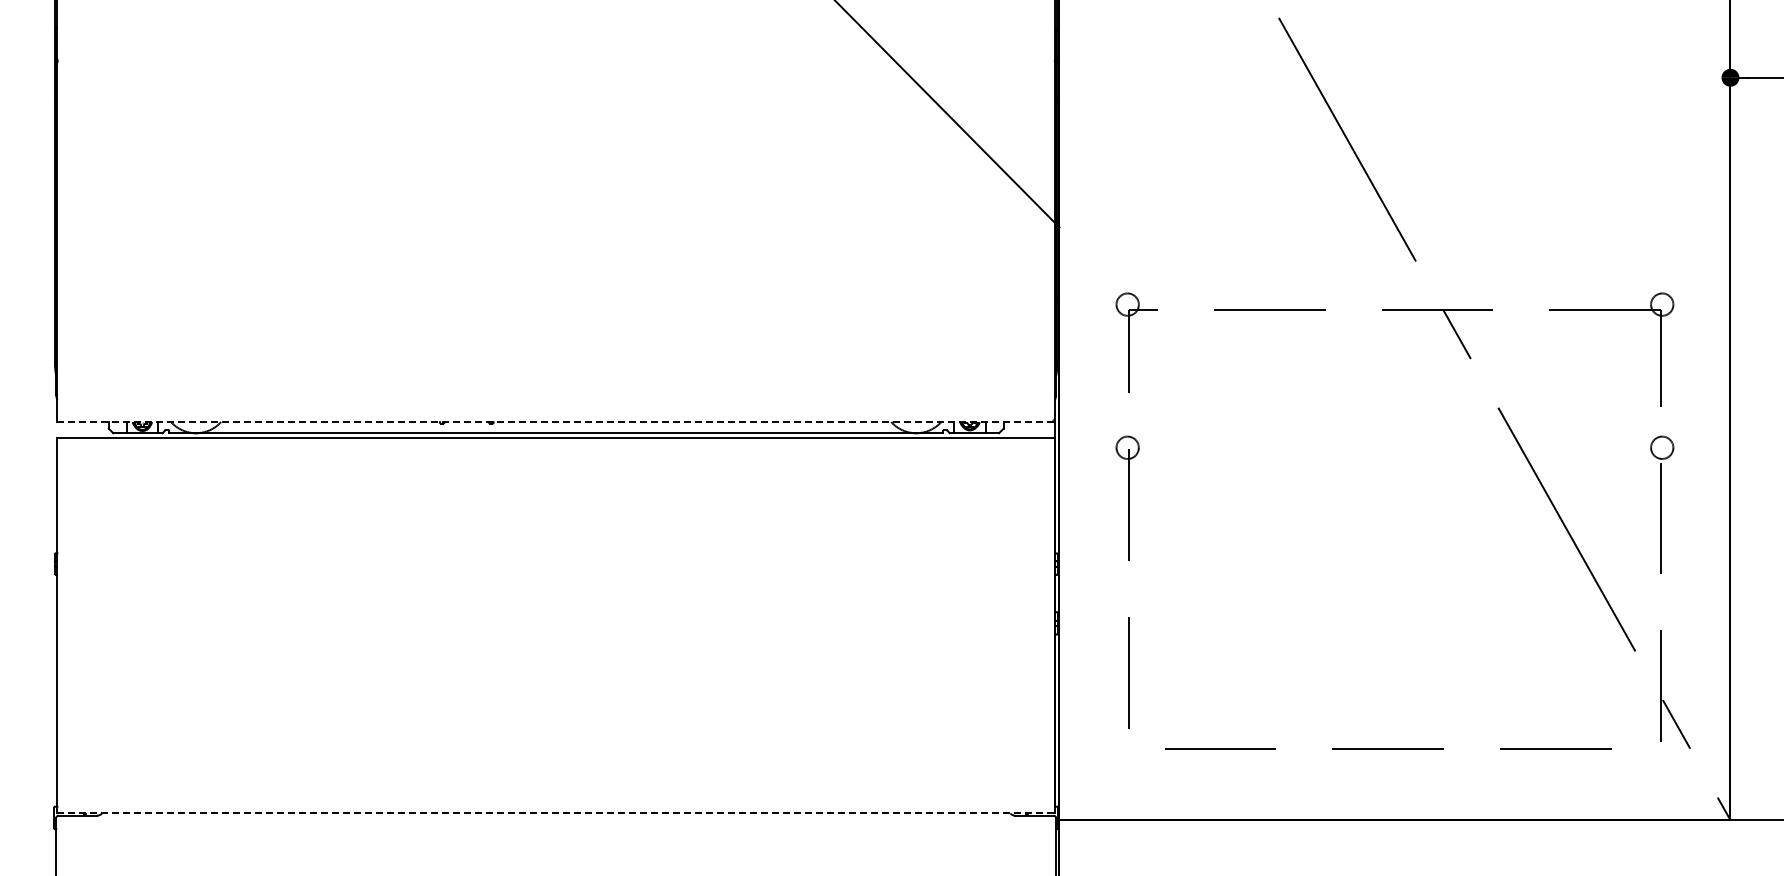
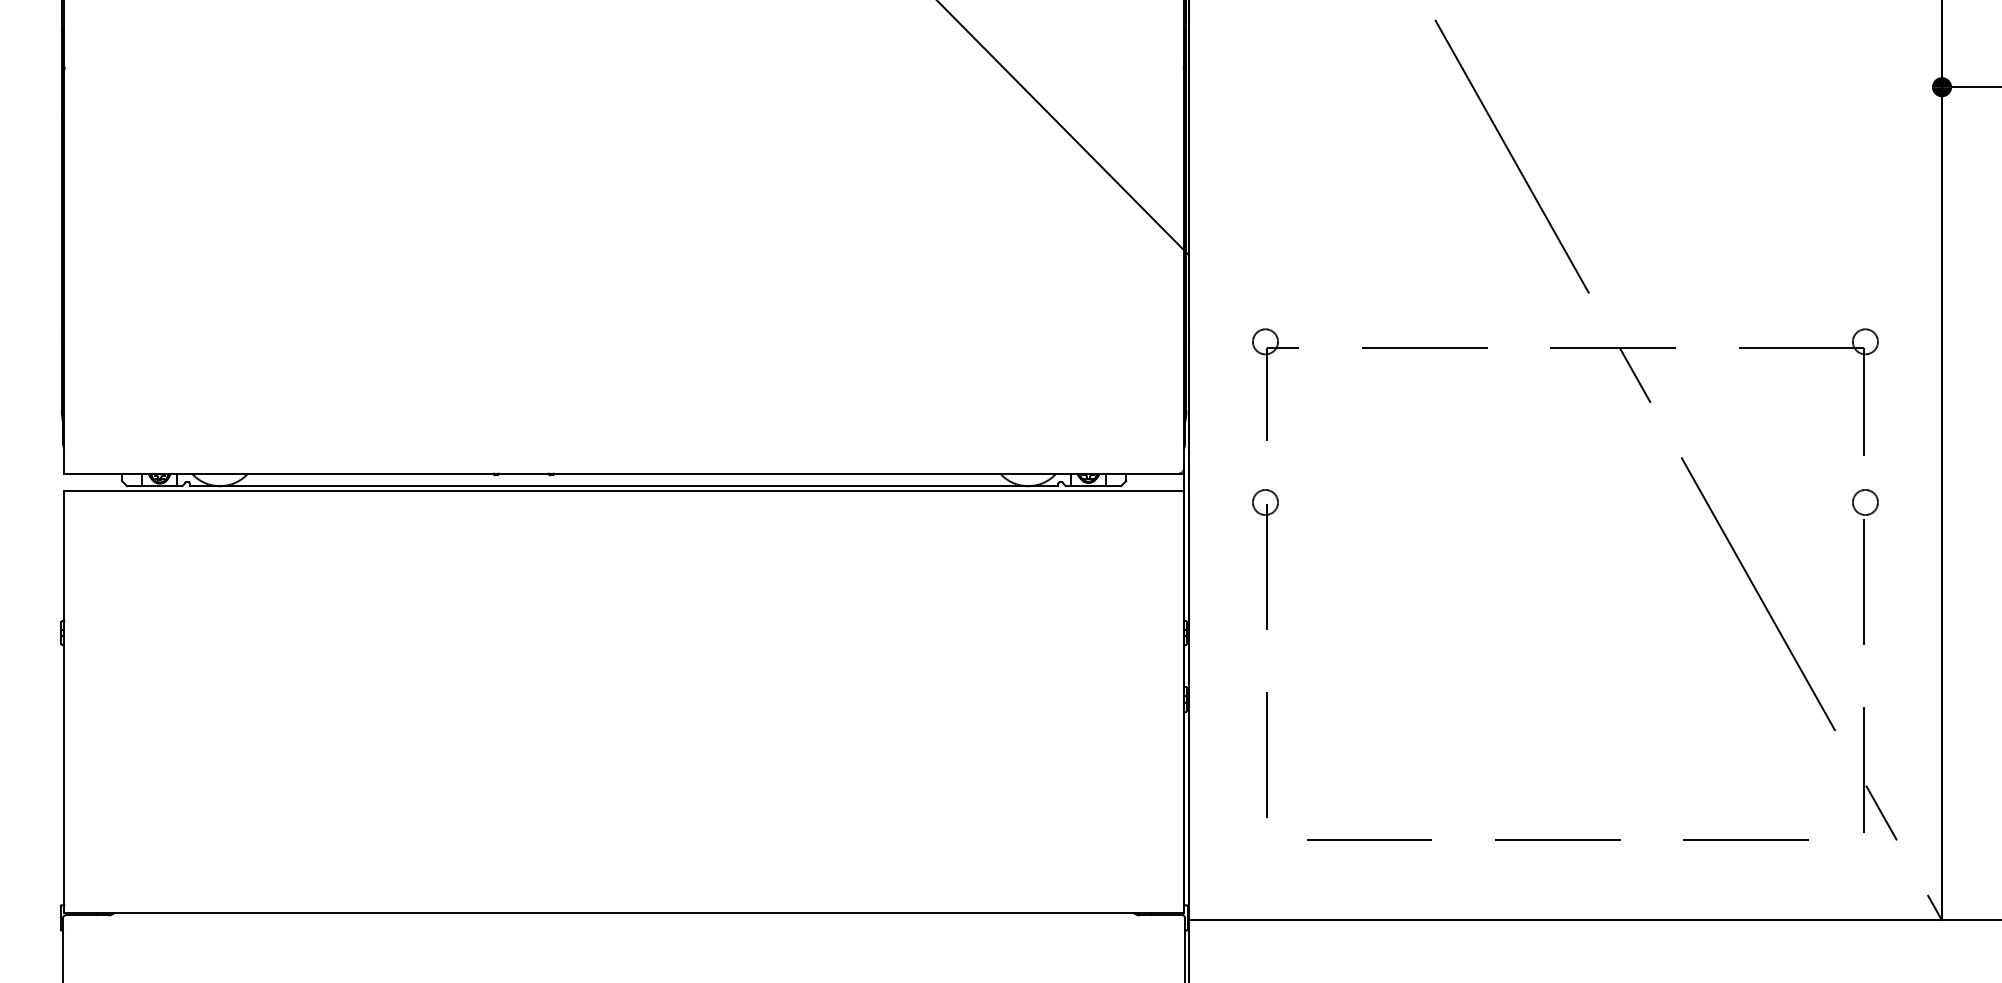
line: (556, 422) -> (624, 474), dashed -> solid
line: (556, 813) -> (624, 912), dashed -> solid

